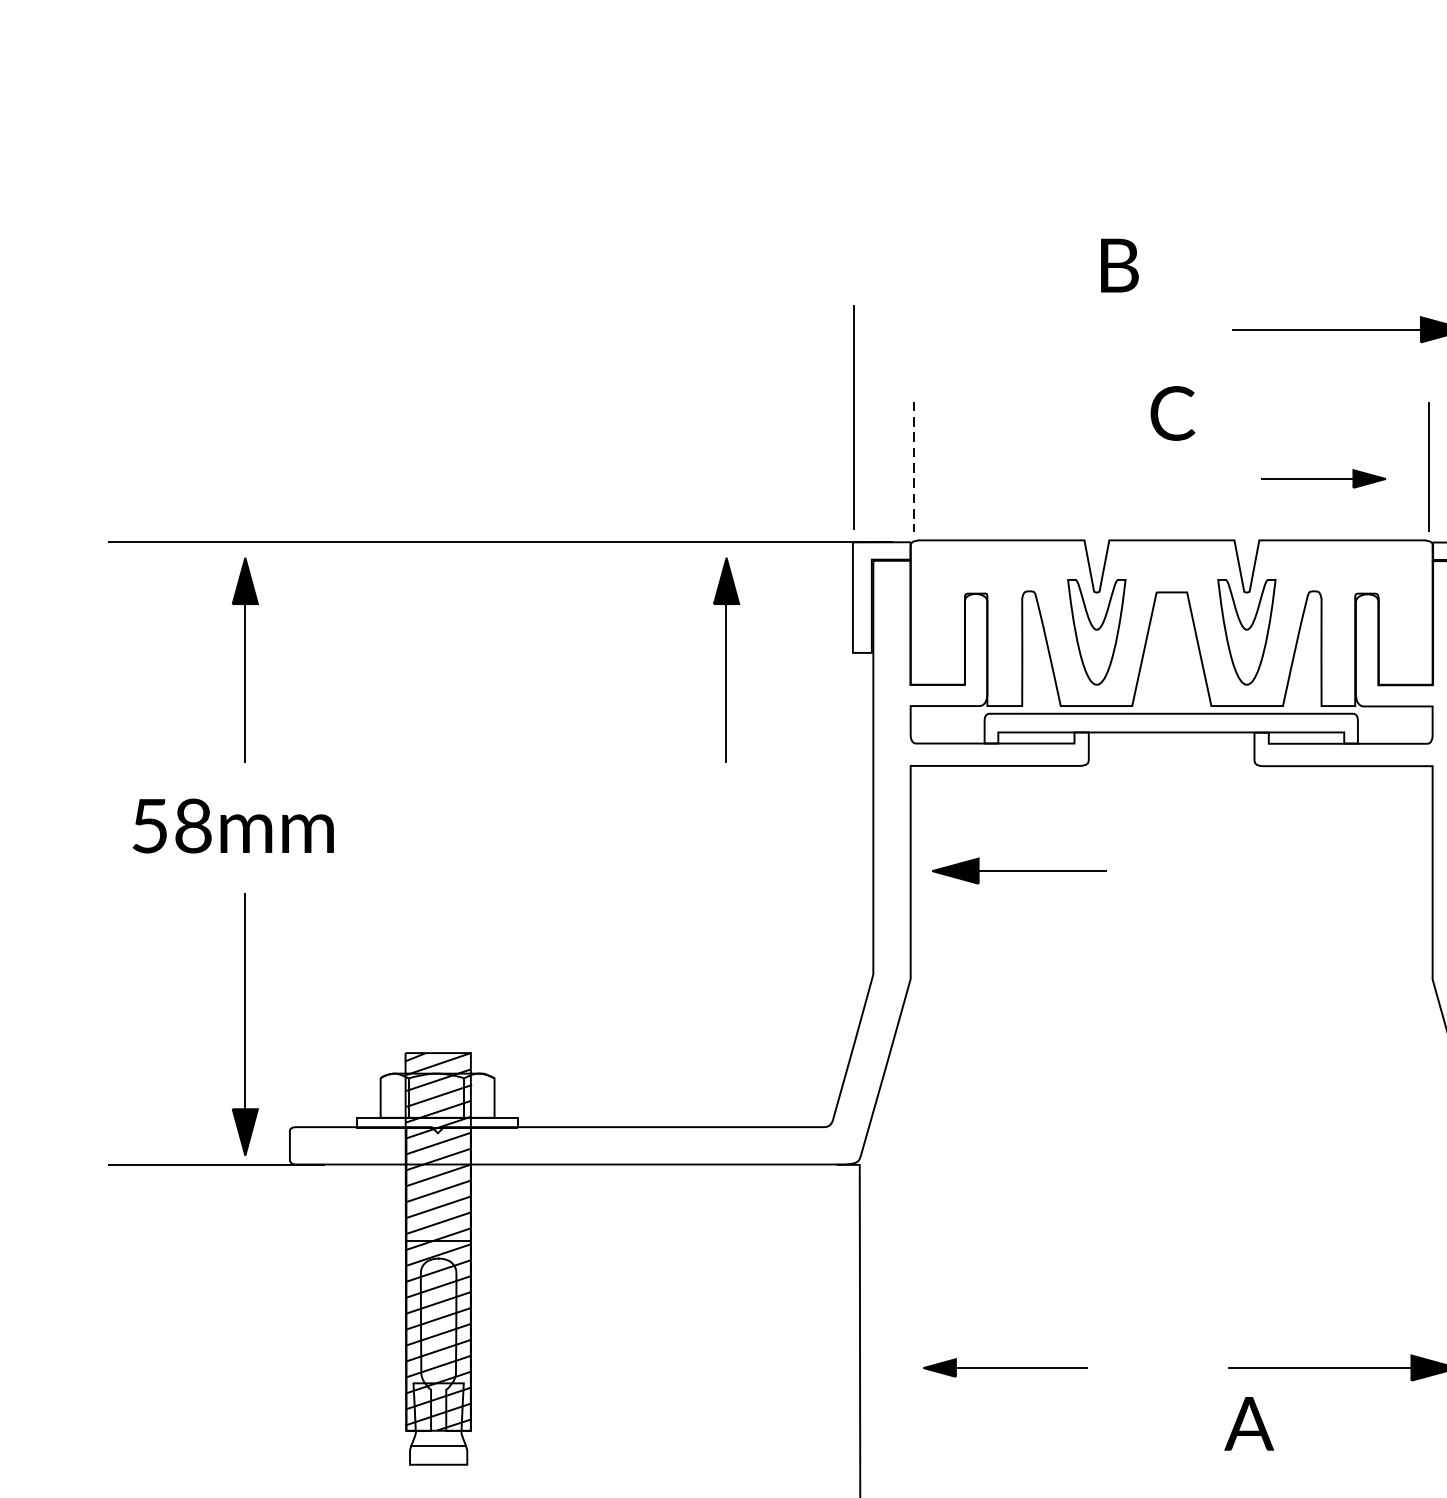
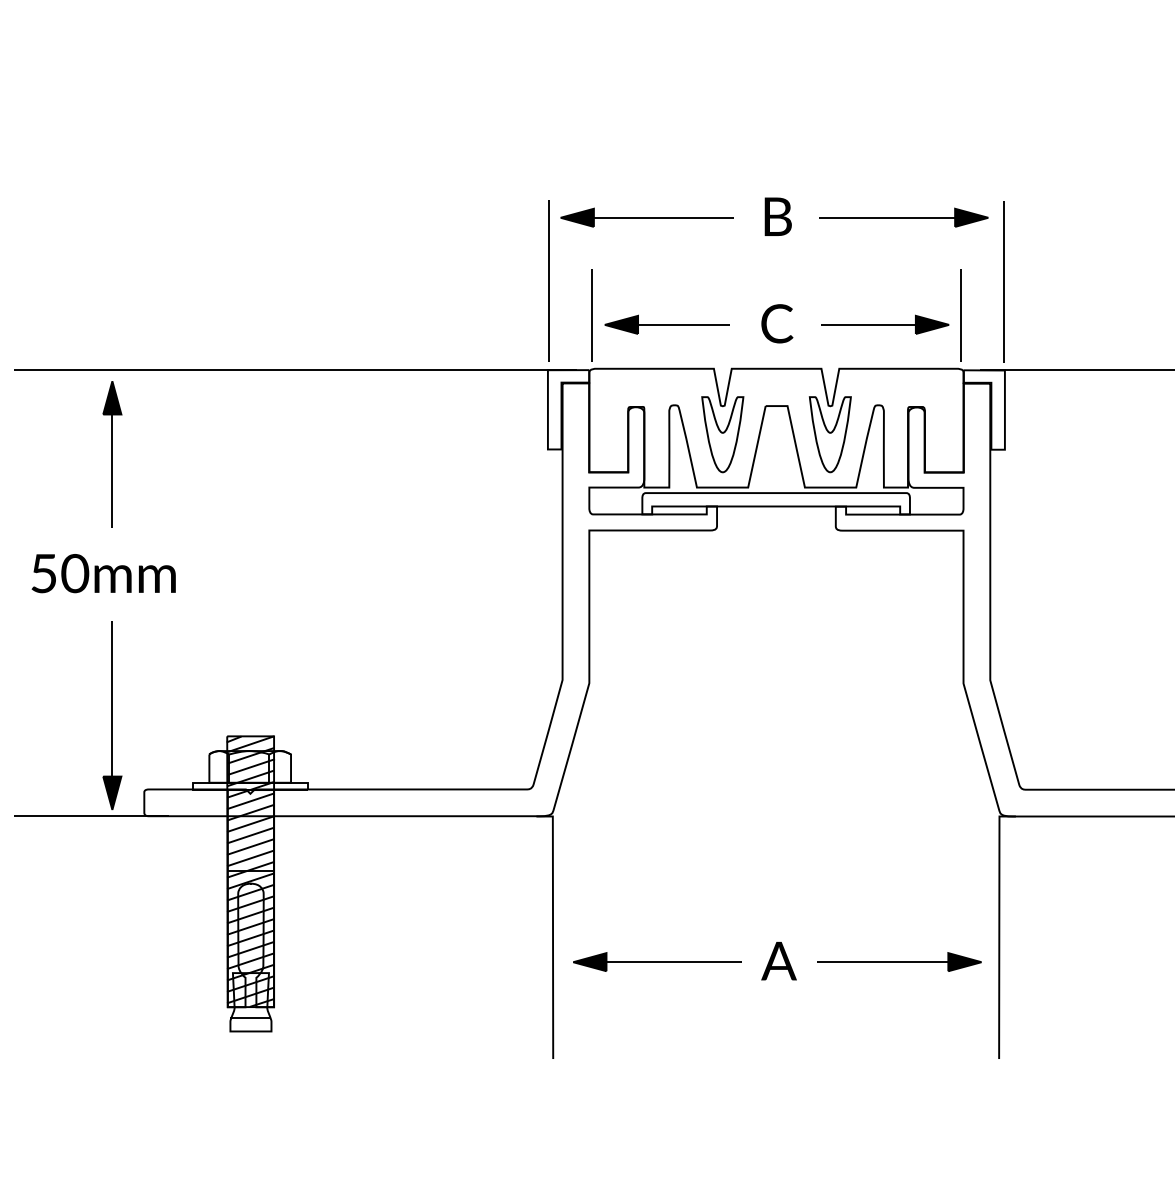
text: (1118, 265) -> (777, 216), moved
part: (990, 329) -> (646, 217), added
text: (1173, 413) -> (777, 323), moved
line: (913, 466) -> (591, 315), dashed -> solid
part: (1323, 478) -> (885, 324), size x1.43
part: (726, 659) -> (457, 454), removed
text: (193, 827) -> (75, 574), 58mm -> 50mm
part: (1018, 870) -> (666, 324), moved
part: (1005, 1367) -> (657, 961), size x1.43
text: (1248, 1424) -> (778, 961), moved

